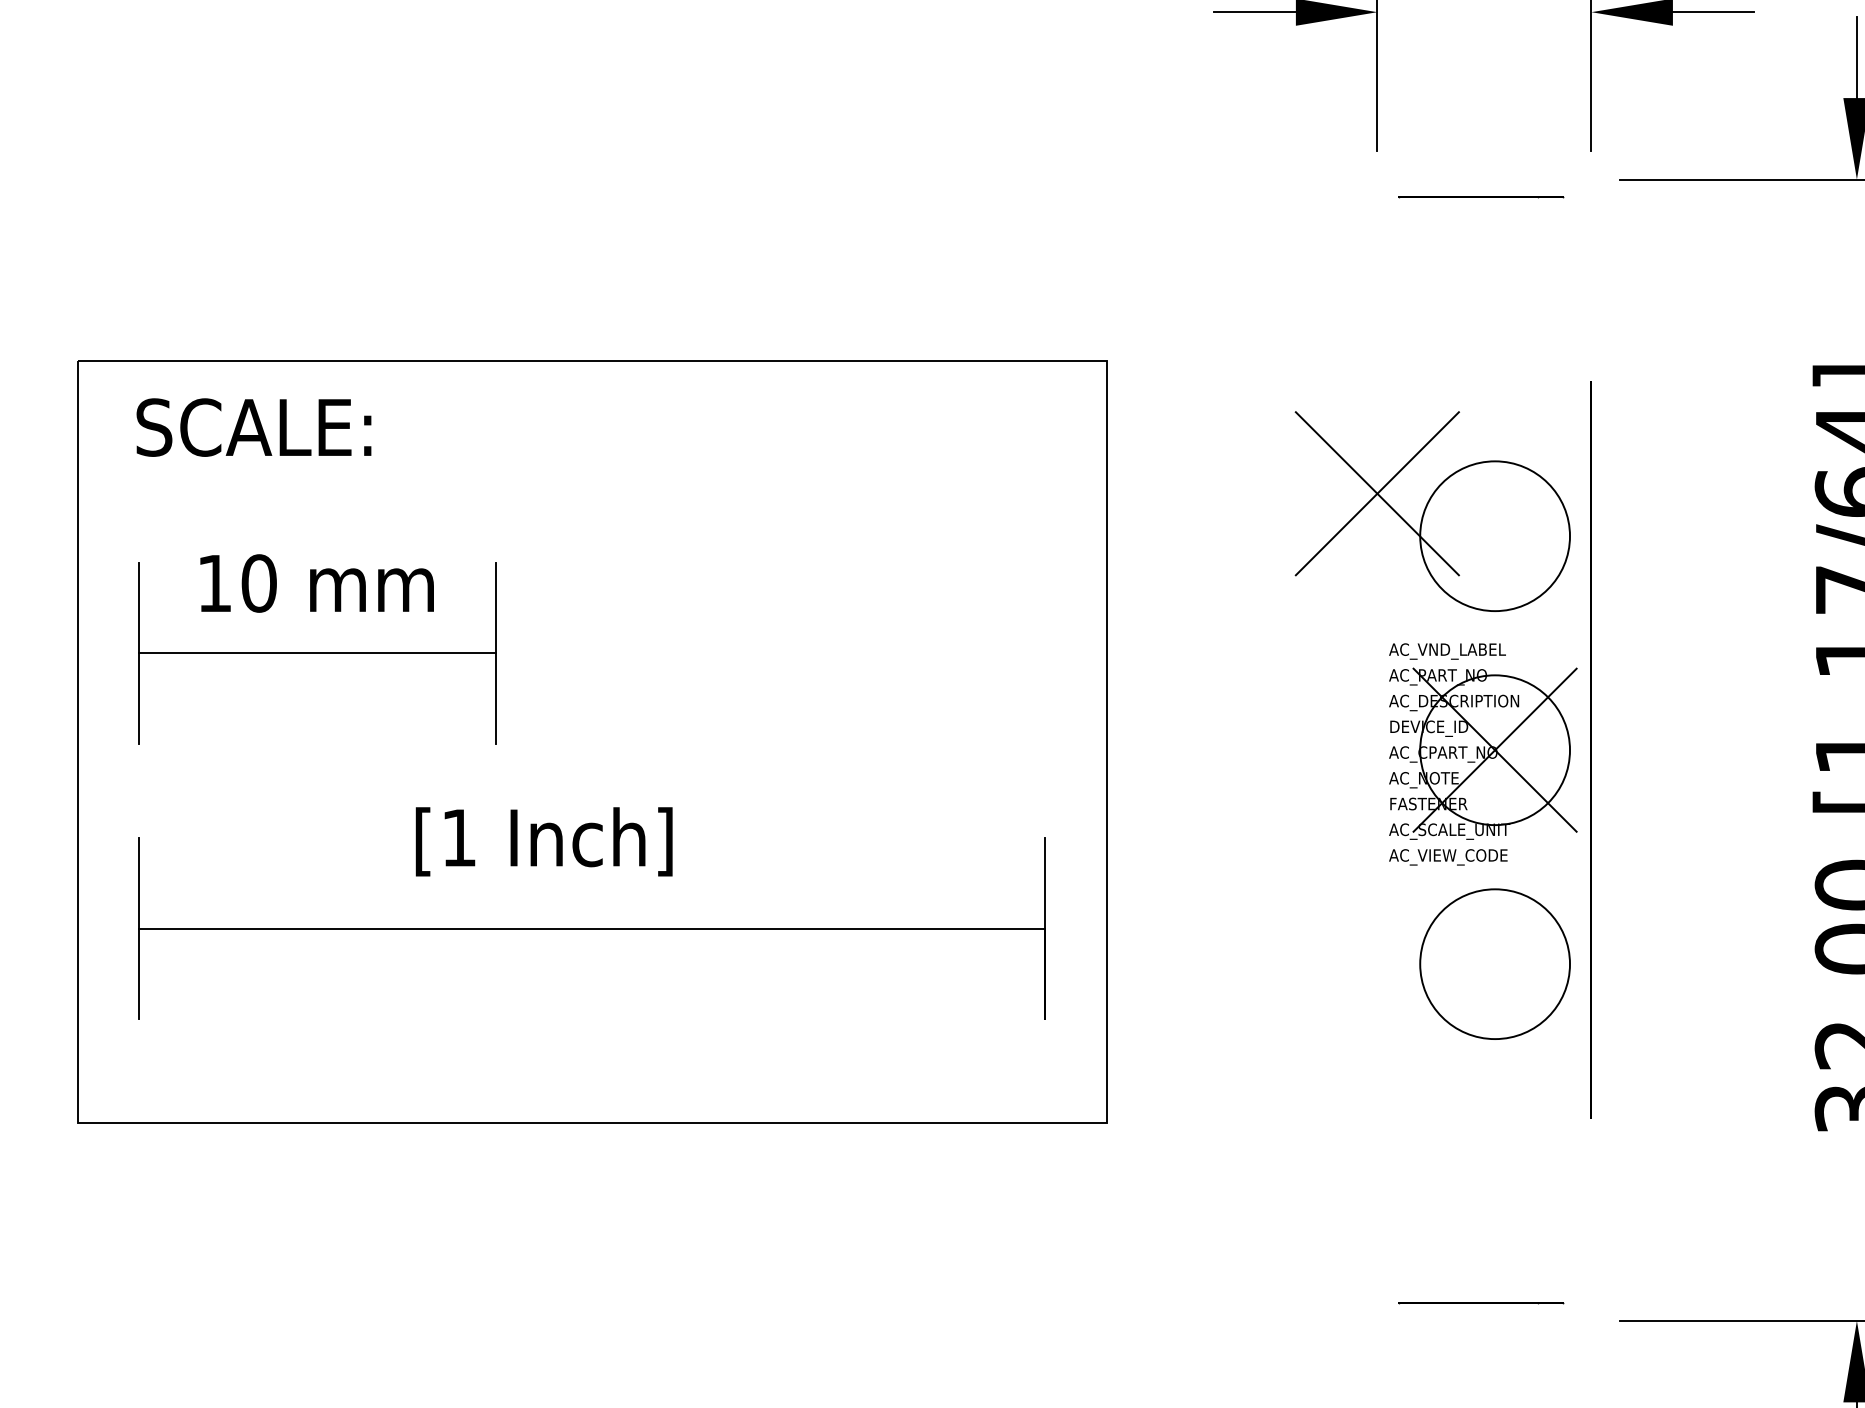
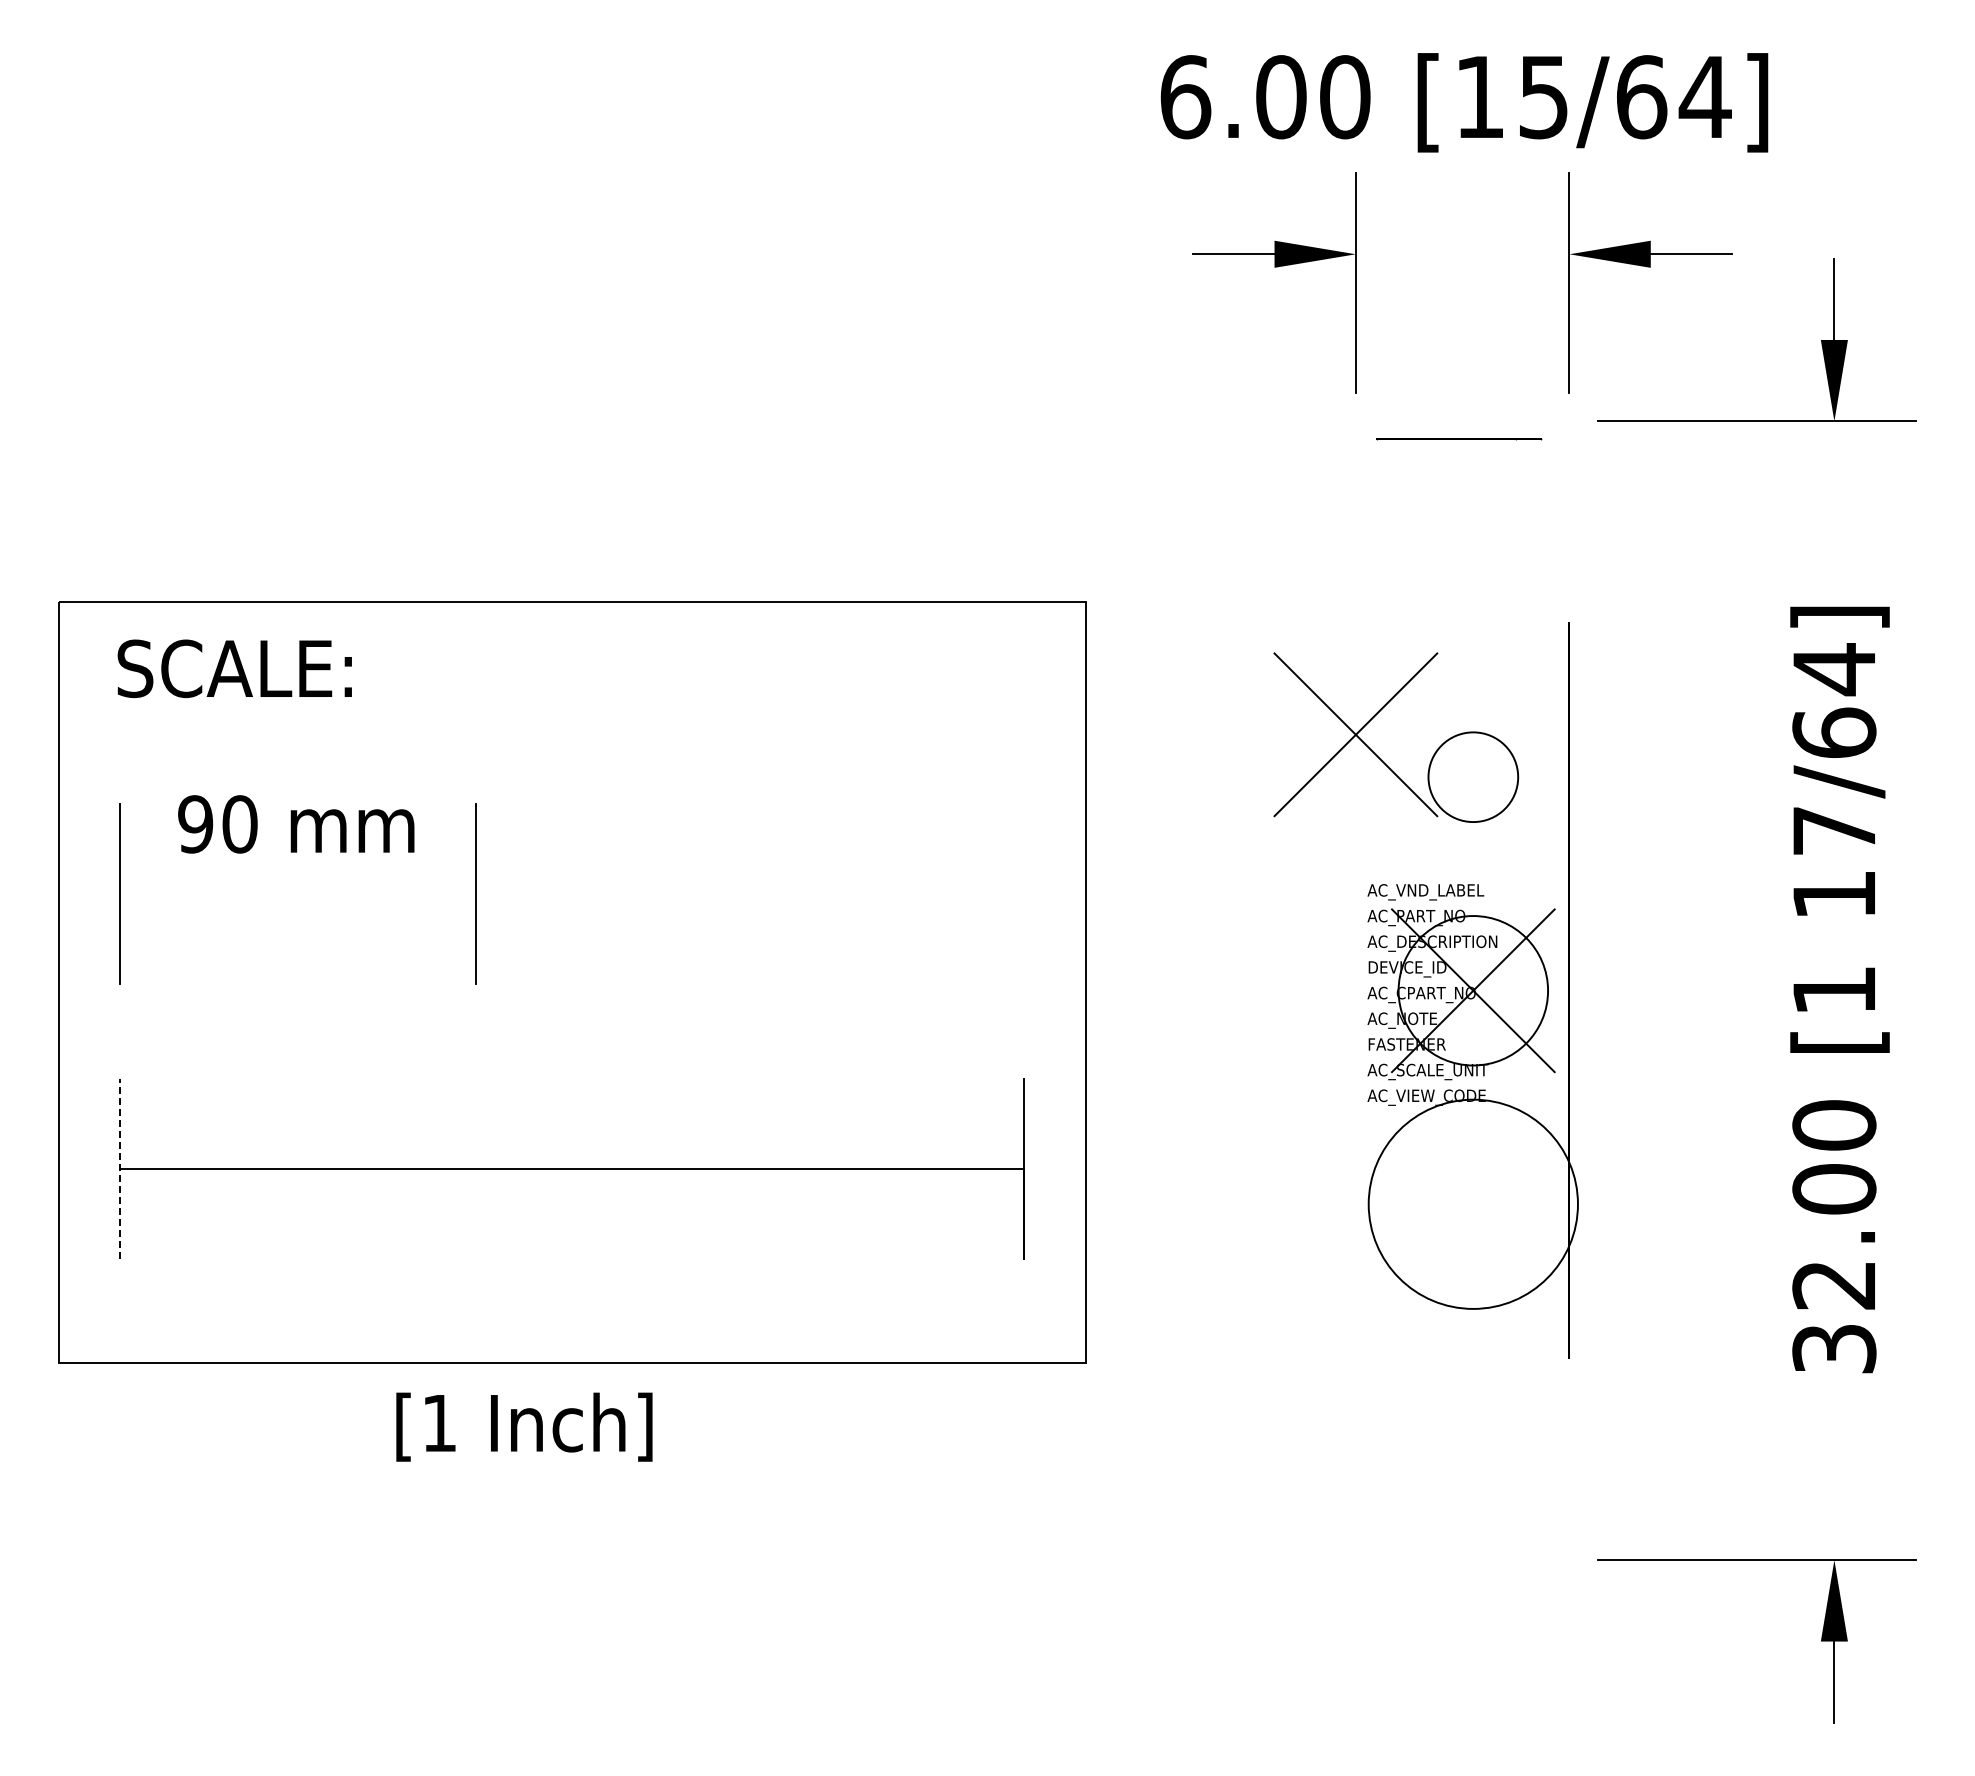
circle: (1495, 535) -> (1473, 776), size x0.6
text: (214, 583) -> (195, 824), 10 -> 90
line: (316, 652) -> (297, 893), removed
text: (544, 841) -> (524, 1426), moved
line: (138, 928) -> (119, 1168), solid -> dashed
circle: (1495, 964) -> (1473, 1204), size x1.4
line: (1481, 1303) -> (1459, 1542), removed

